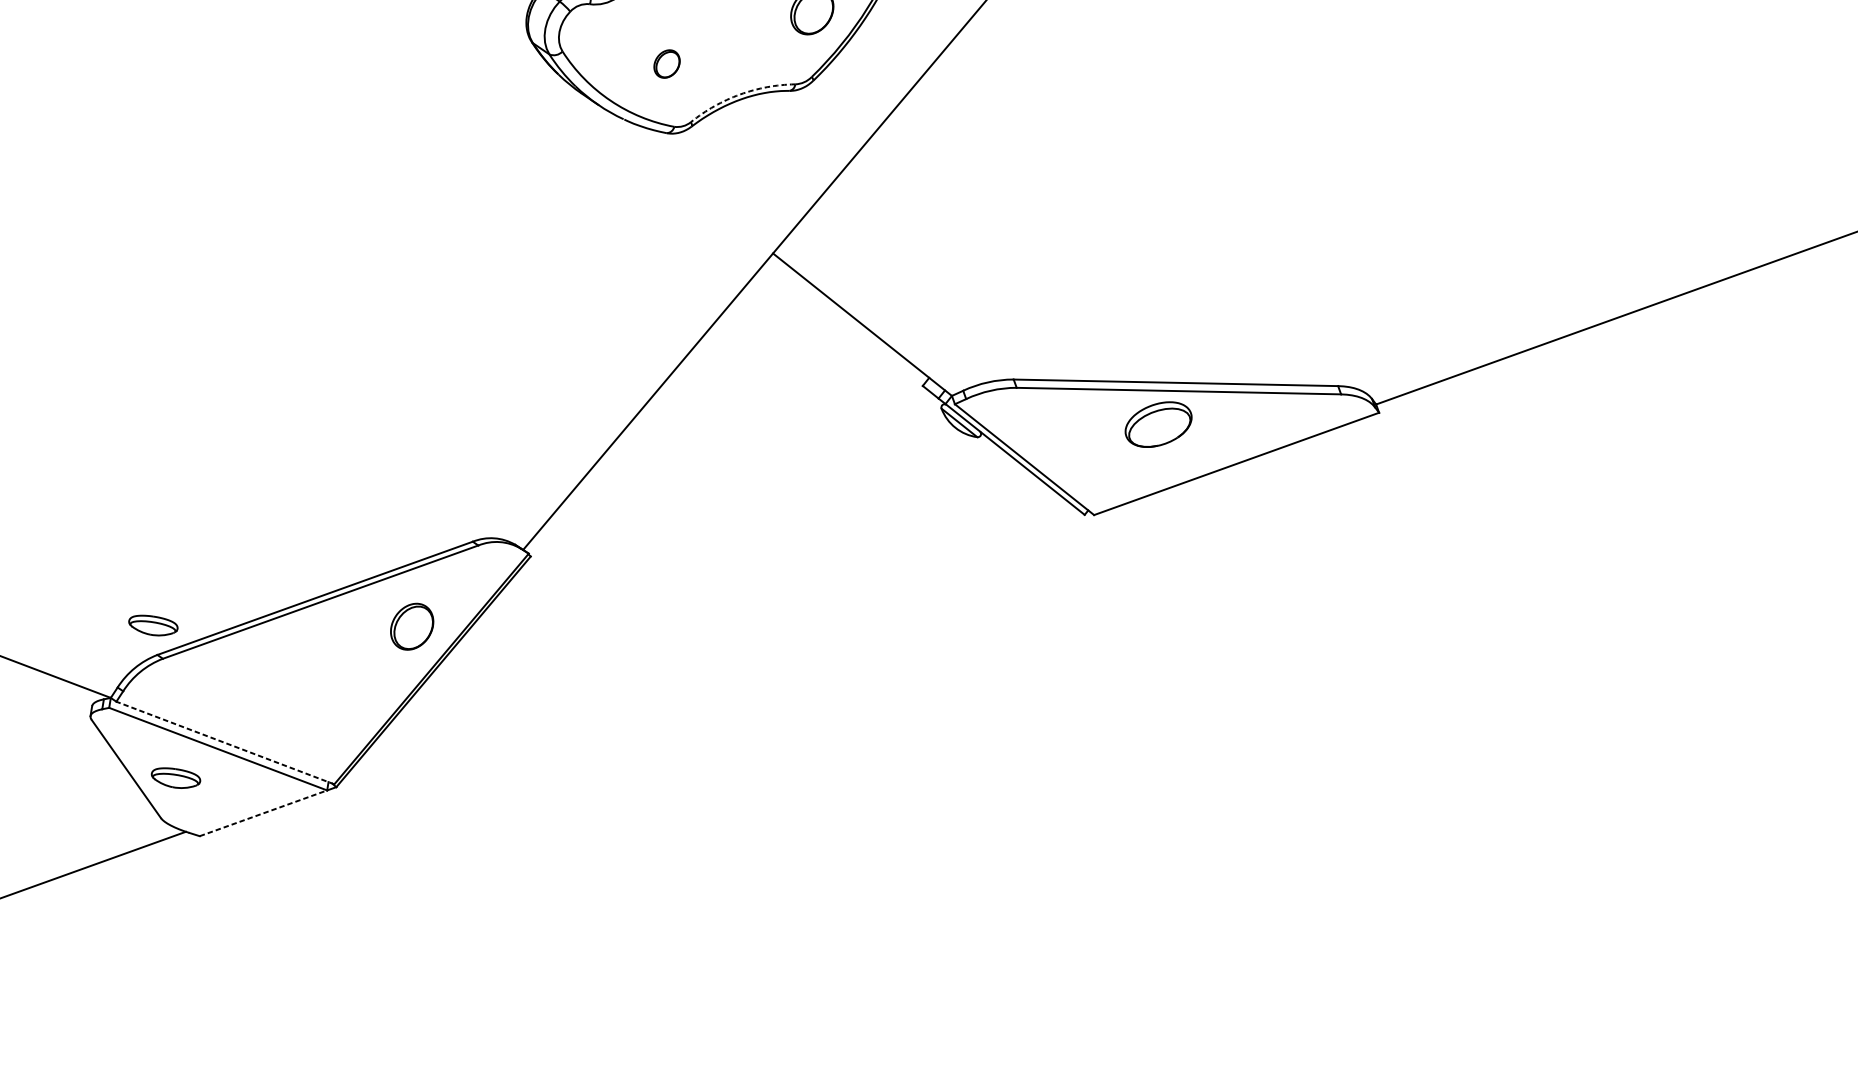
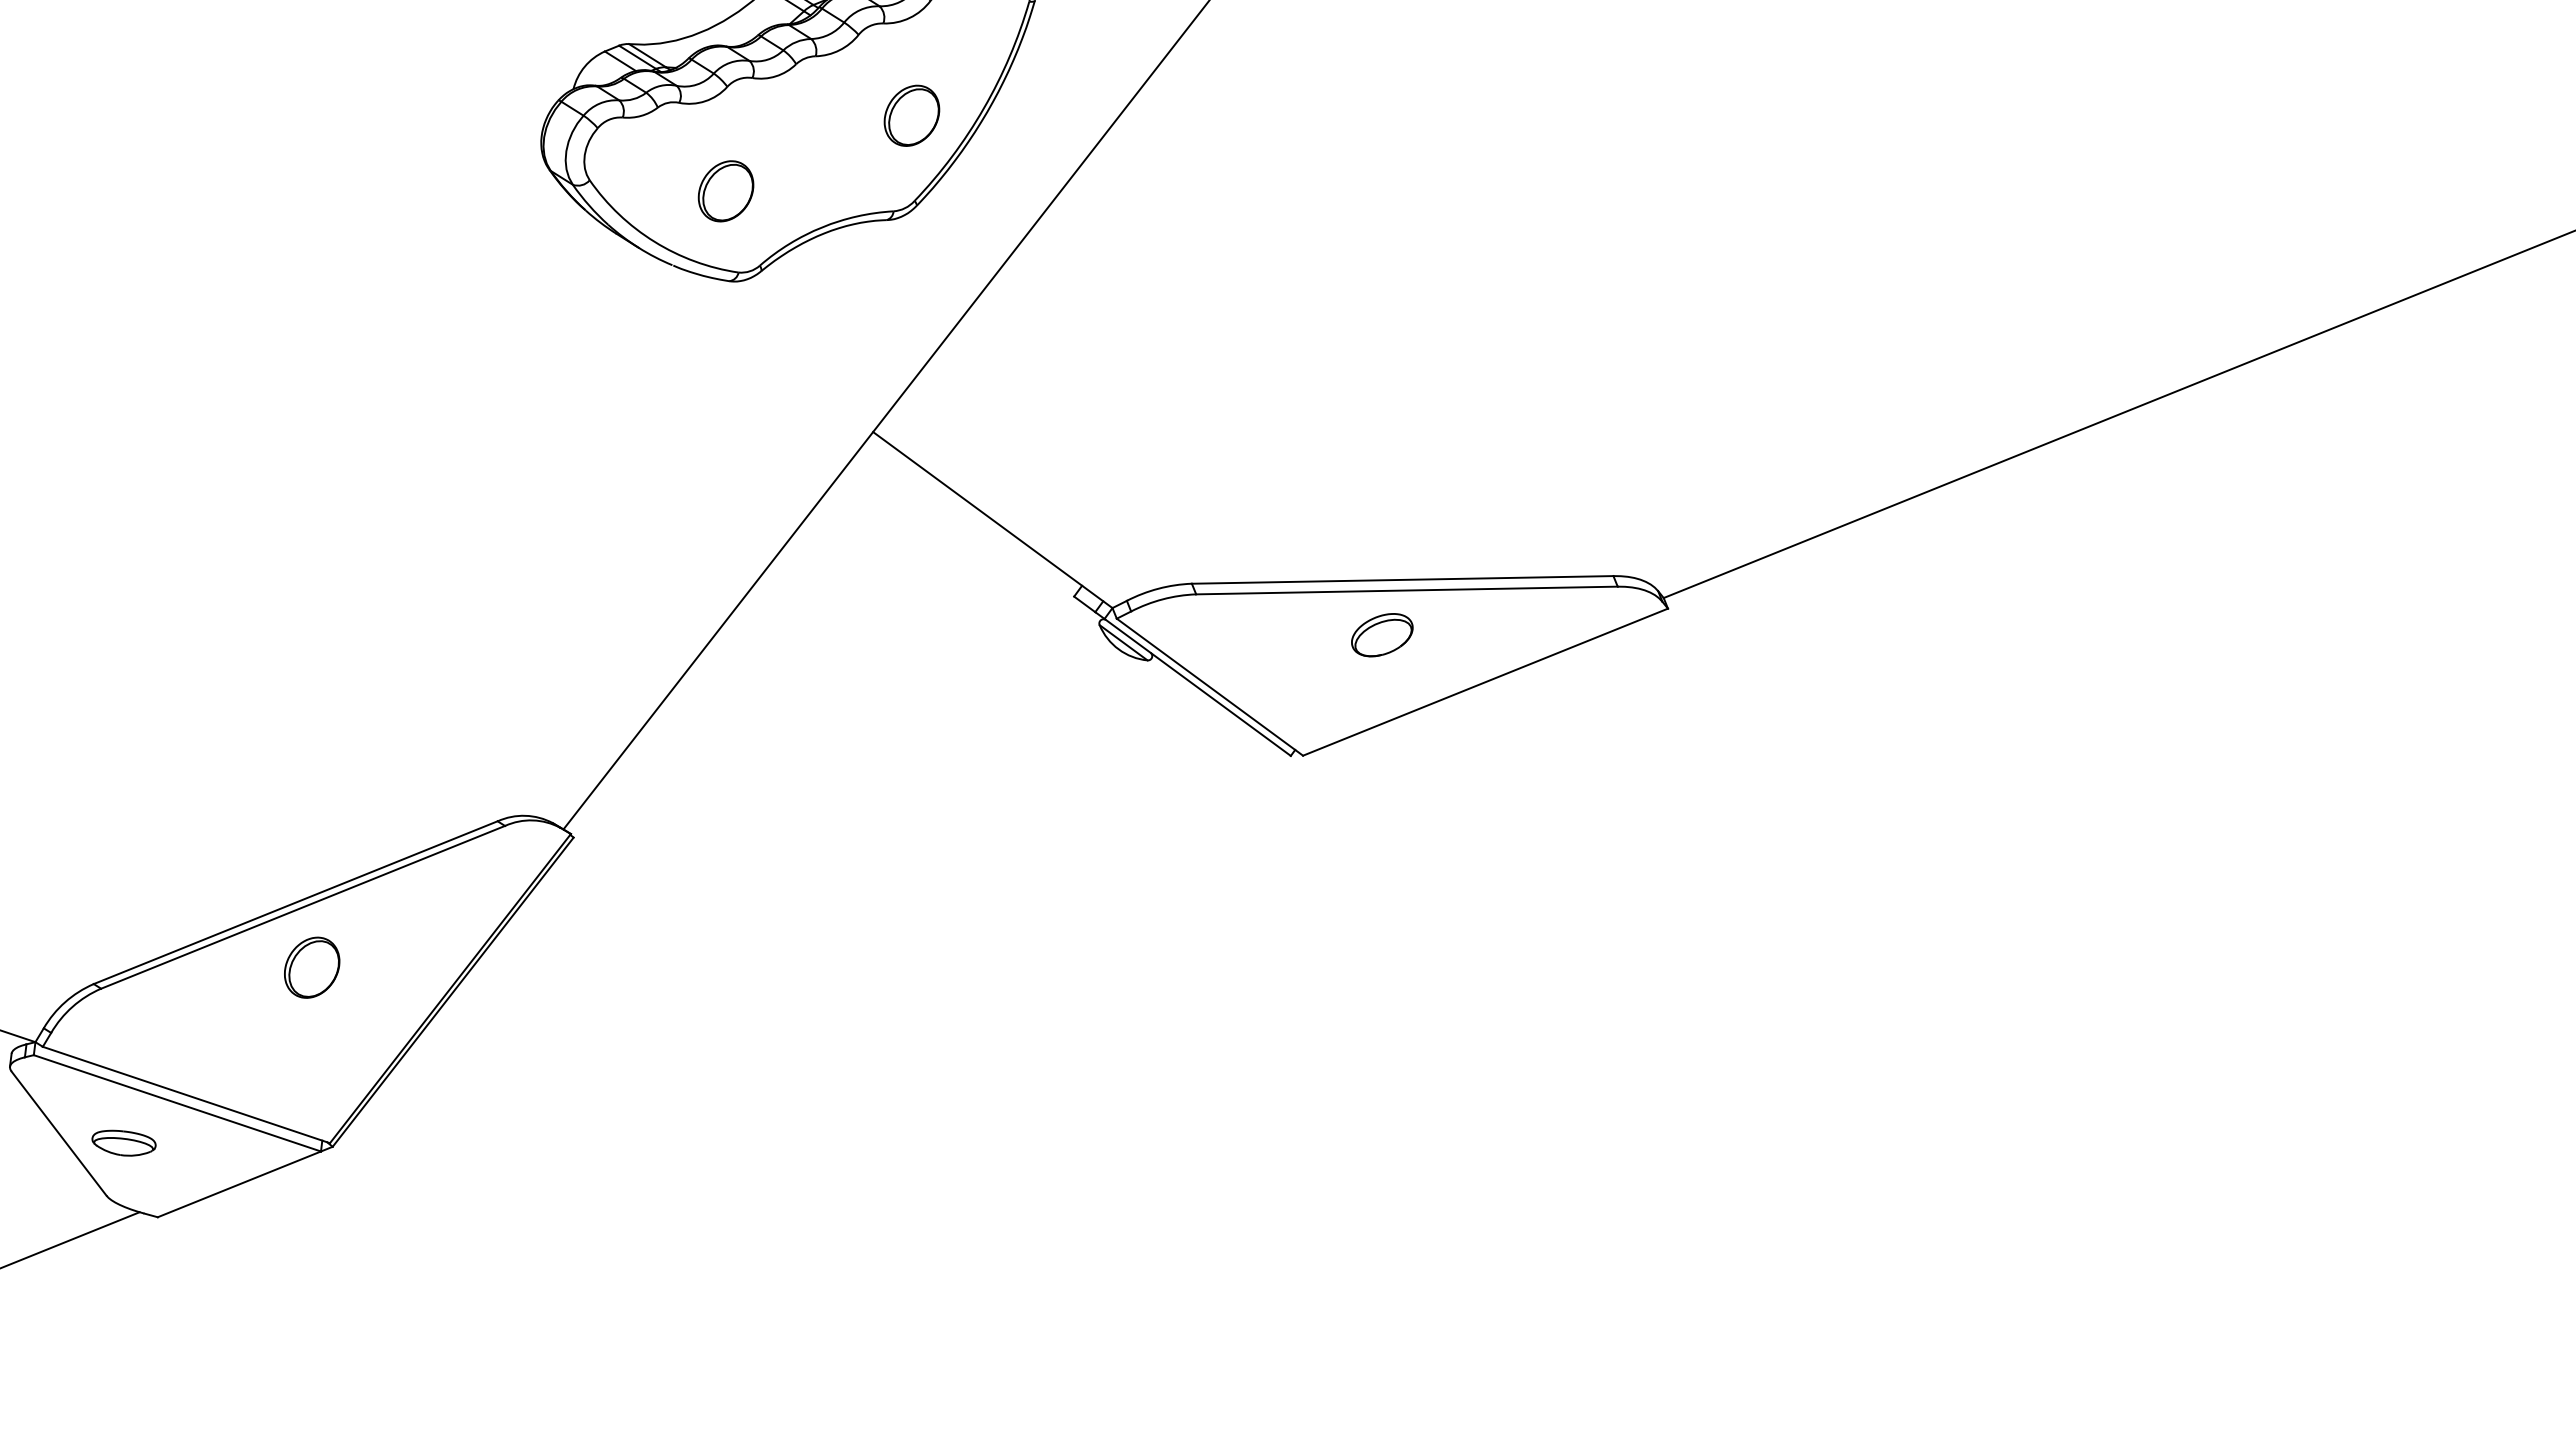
part: (666, 64) -> (725, 191), size x1.67
arc: (740, 94) -> (822, 227), dashed -> solid
part: (1158, 424) -> (1382, 635), size x0.71
part: (152, 625) -> (86, 945), removed
part: (412, 626) -> (312, 967), moved
line: (224, 742) -> (185, 1094), dashed -> solid
line: (263, 813) -> (239, 1184), dashed -> solid

